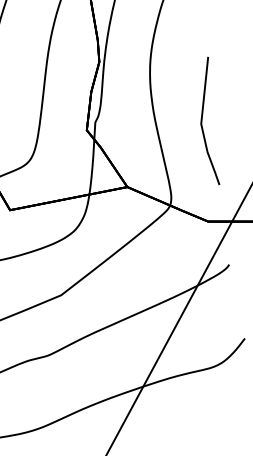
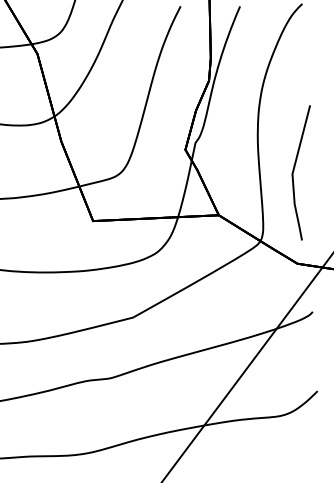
line: (202, 121) -> (294, 171), moved

